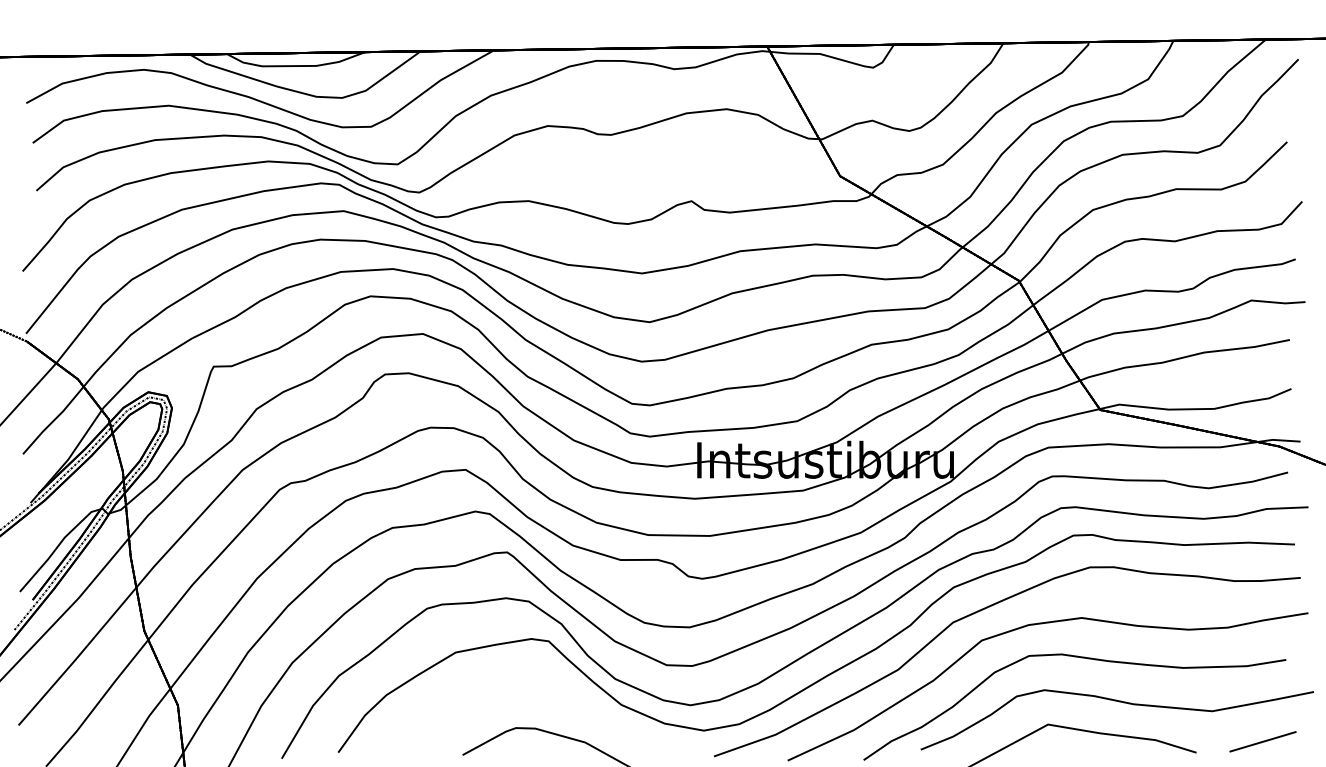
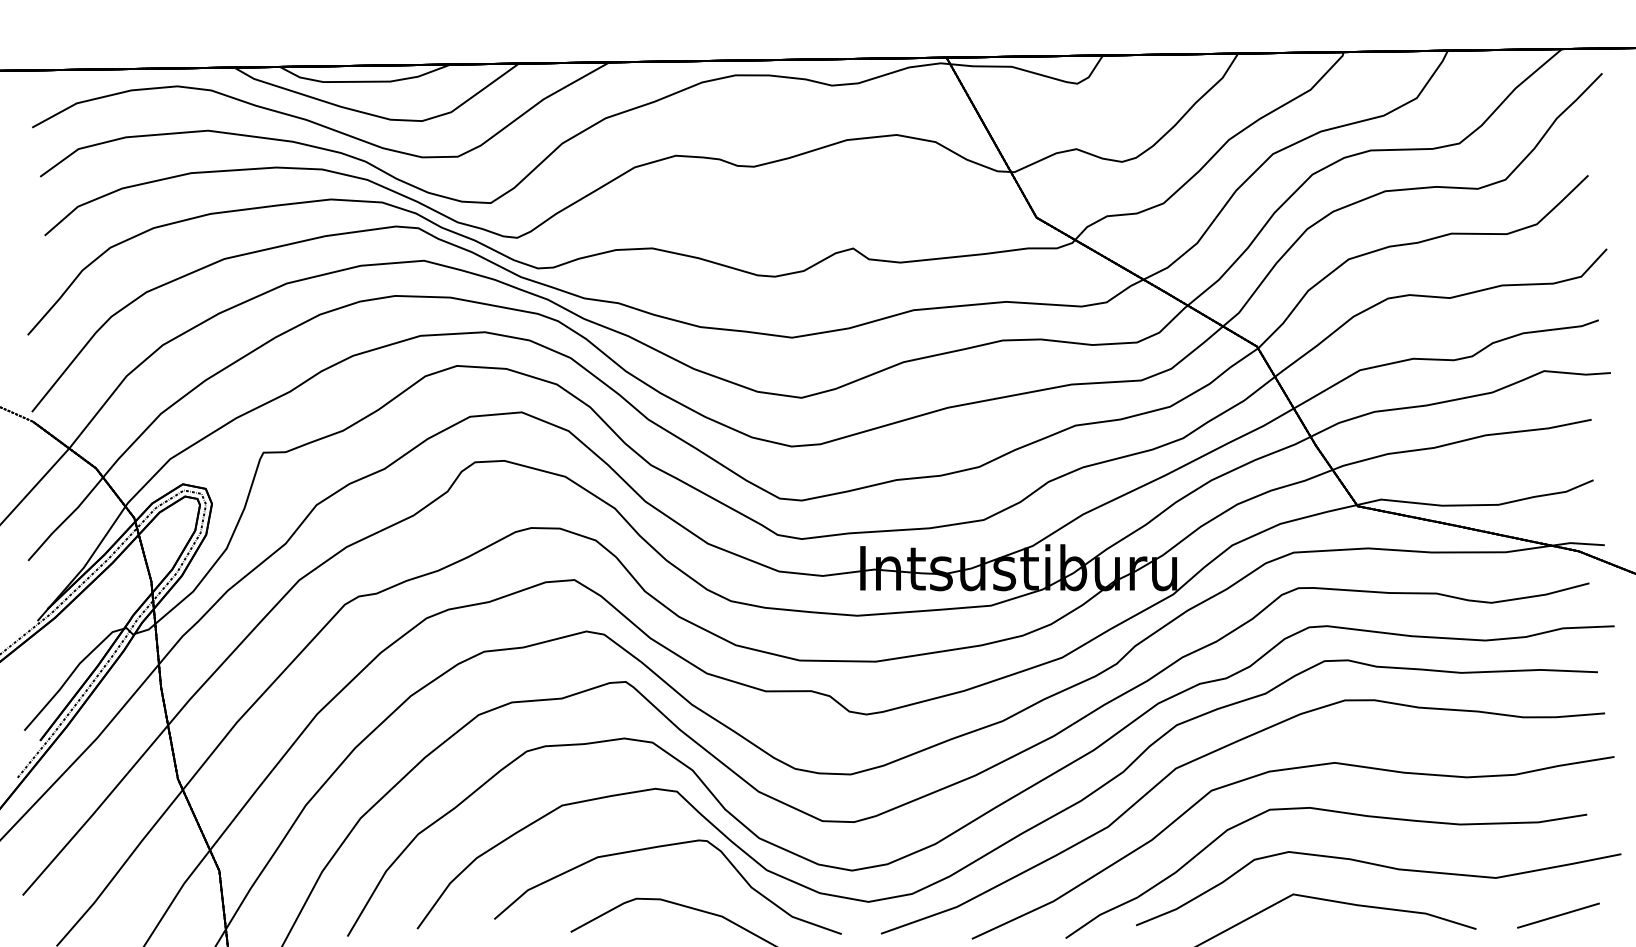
curve: (537, 686) -> (663, 847), added

